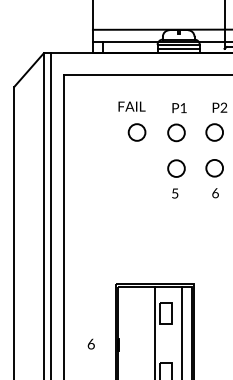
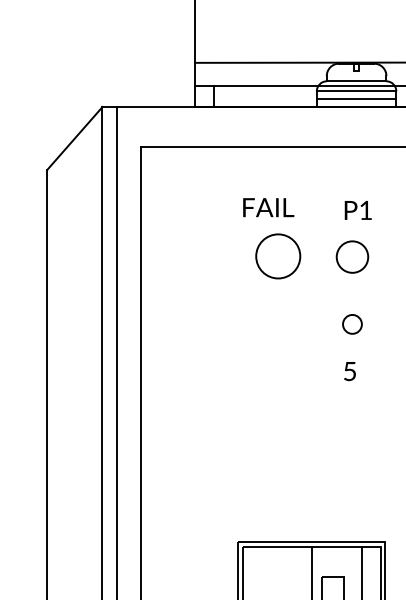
circle: (136, 132) -> (277, 256), size x1.4
circle: (176, 168) -> (352, 324), size x0.6

